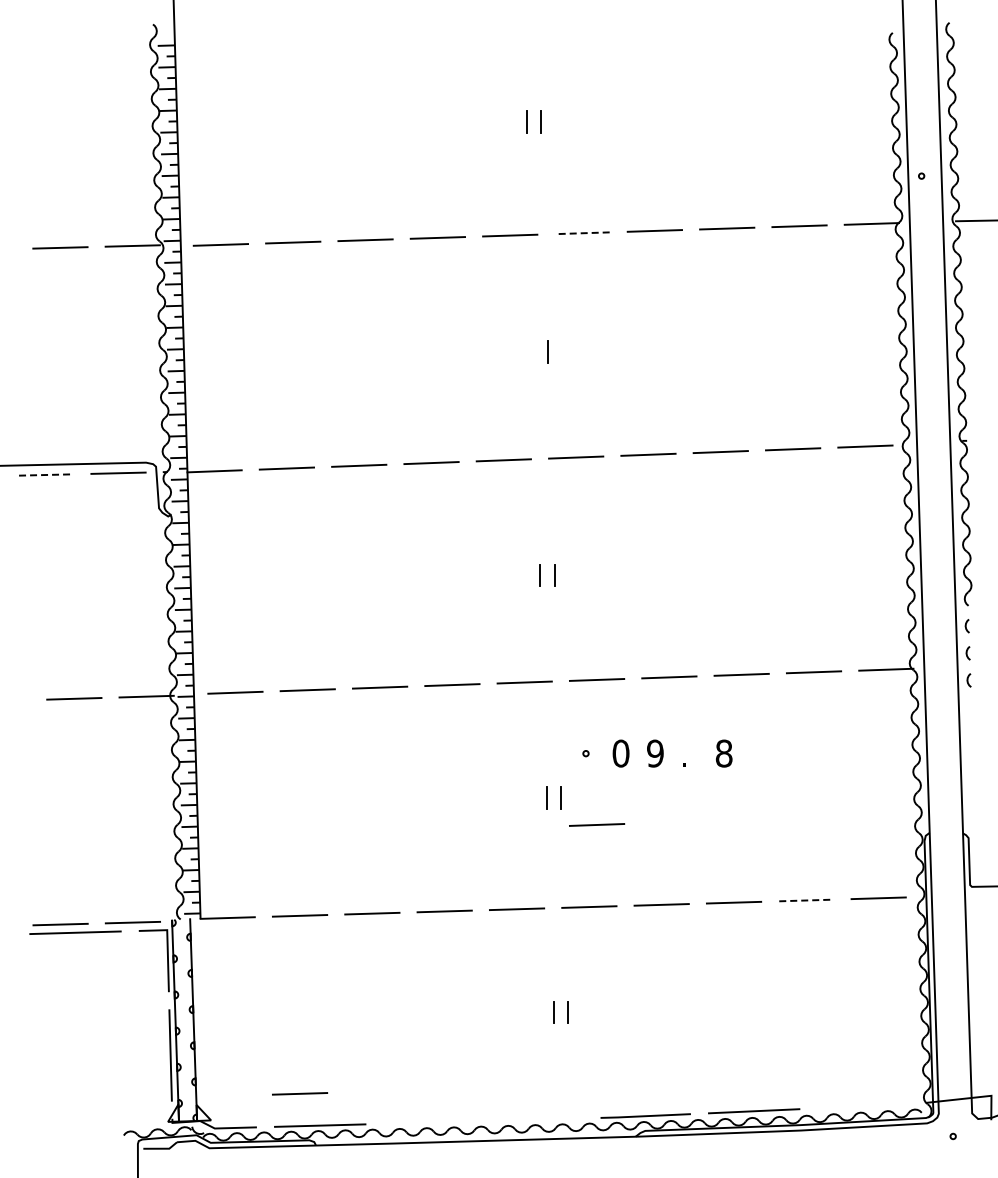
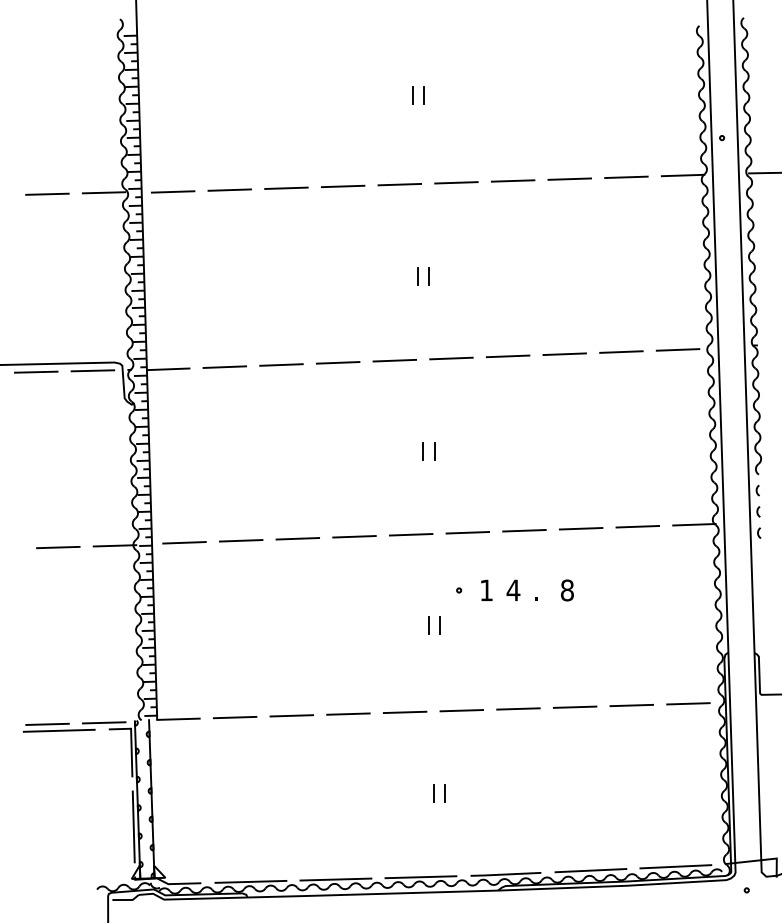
line: (582, 233) -> (456, 183), dashed -> solid
line: (533, 351) -> (418, 275), added
line: (46, 474) -> (36, 371), dashed -> solid
text: (620, 753) -> (486, 590), 0 -> 1
text: (655, 753) -> (513, 590), 9 -> 4
line: (597, 824) -> (468, 645), removed
line: (806, 900) -> (631, 705), dashed -> solid
line: (300, 1093) -> (235, 856), removed
line: (862, 1106) -> (675, 866), added
line: (537, 1119) -> (421, 877), added
line: (428, 1122) -> (335, 879), added

